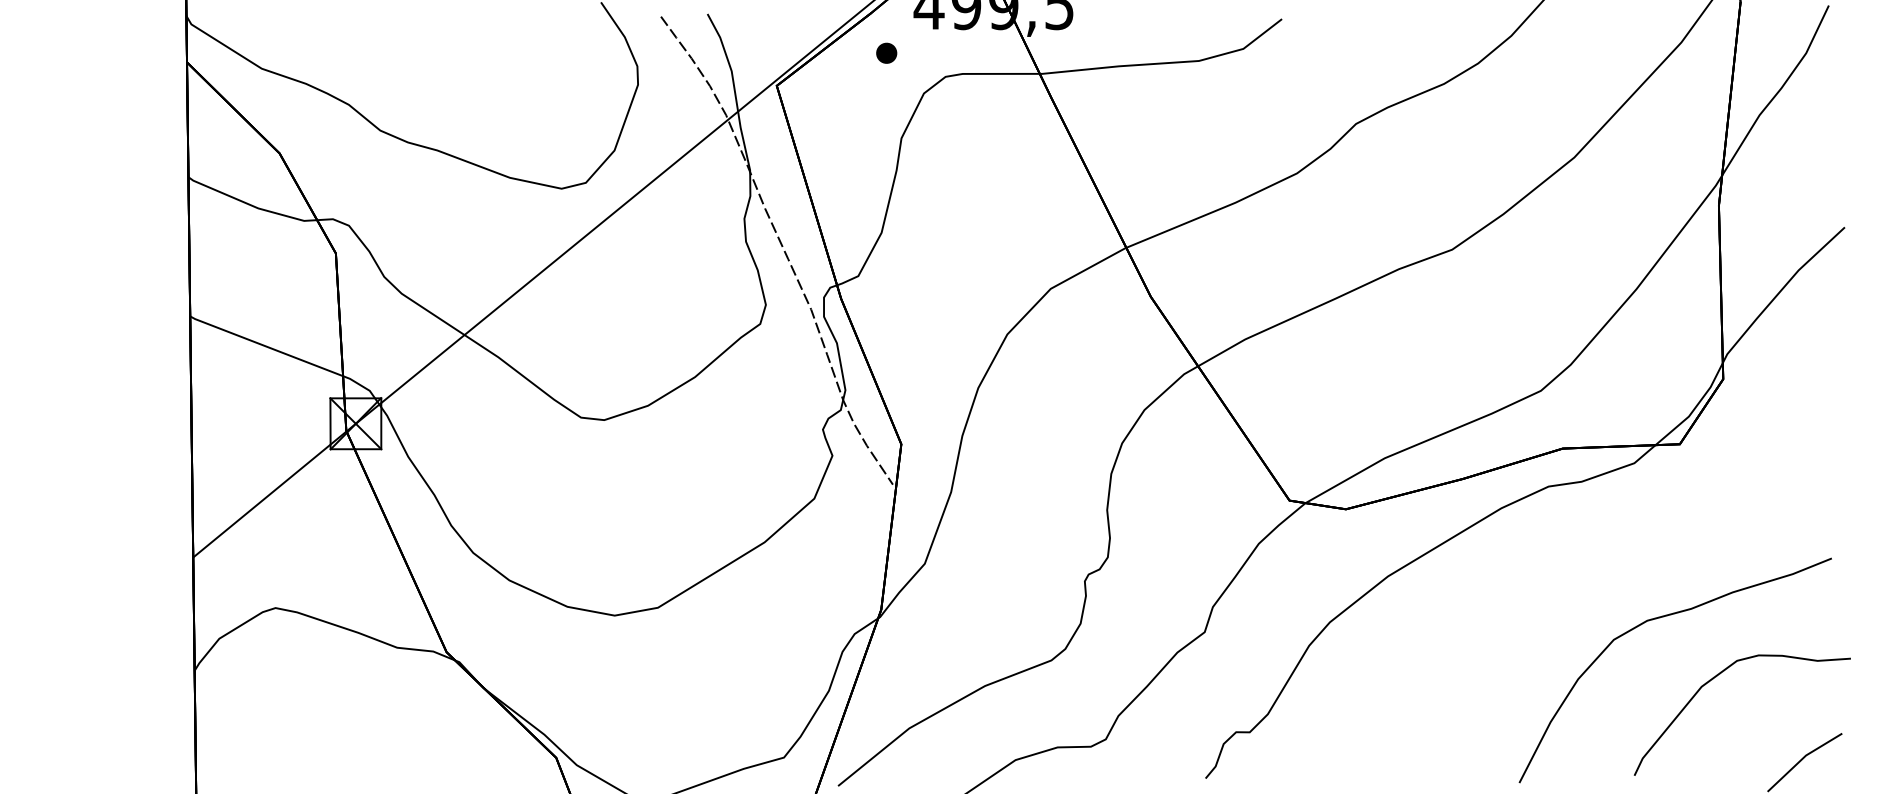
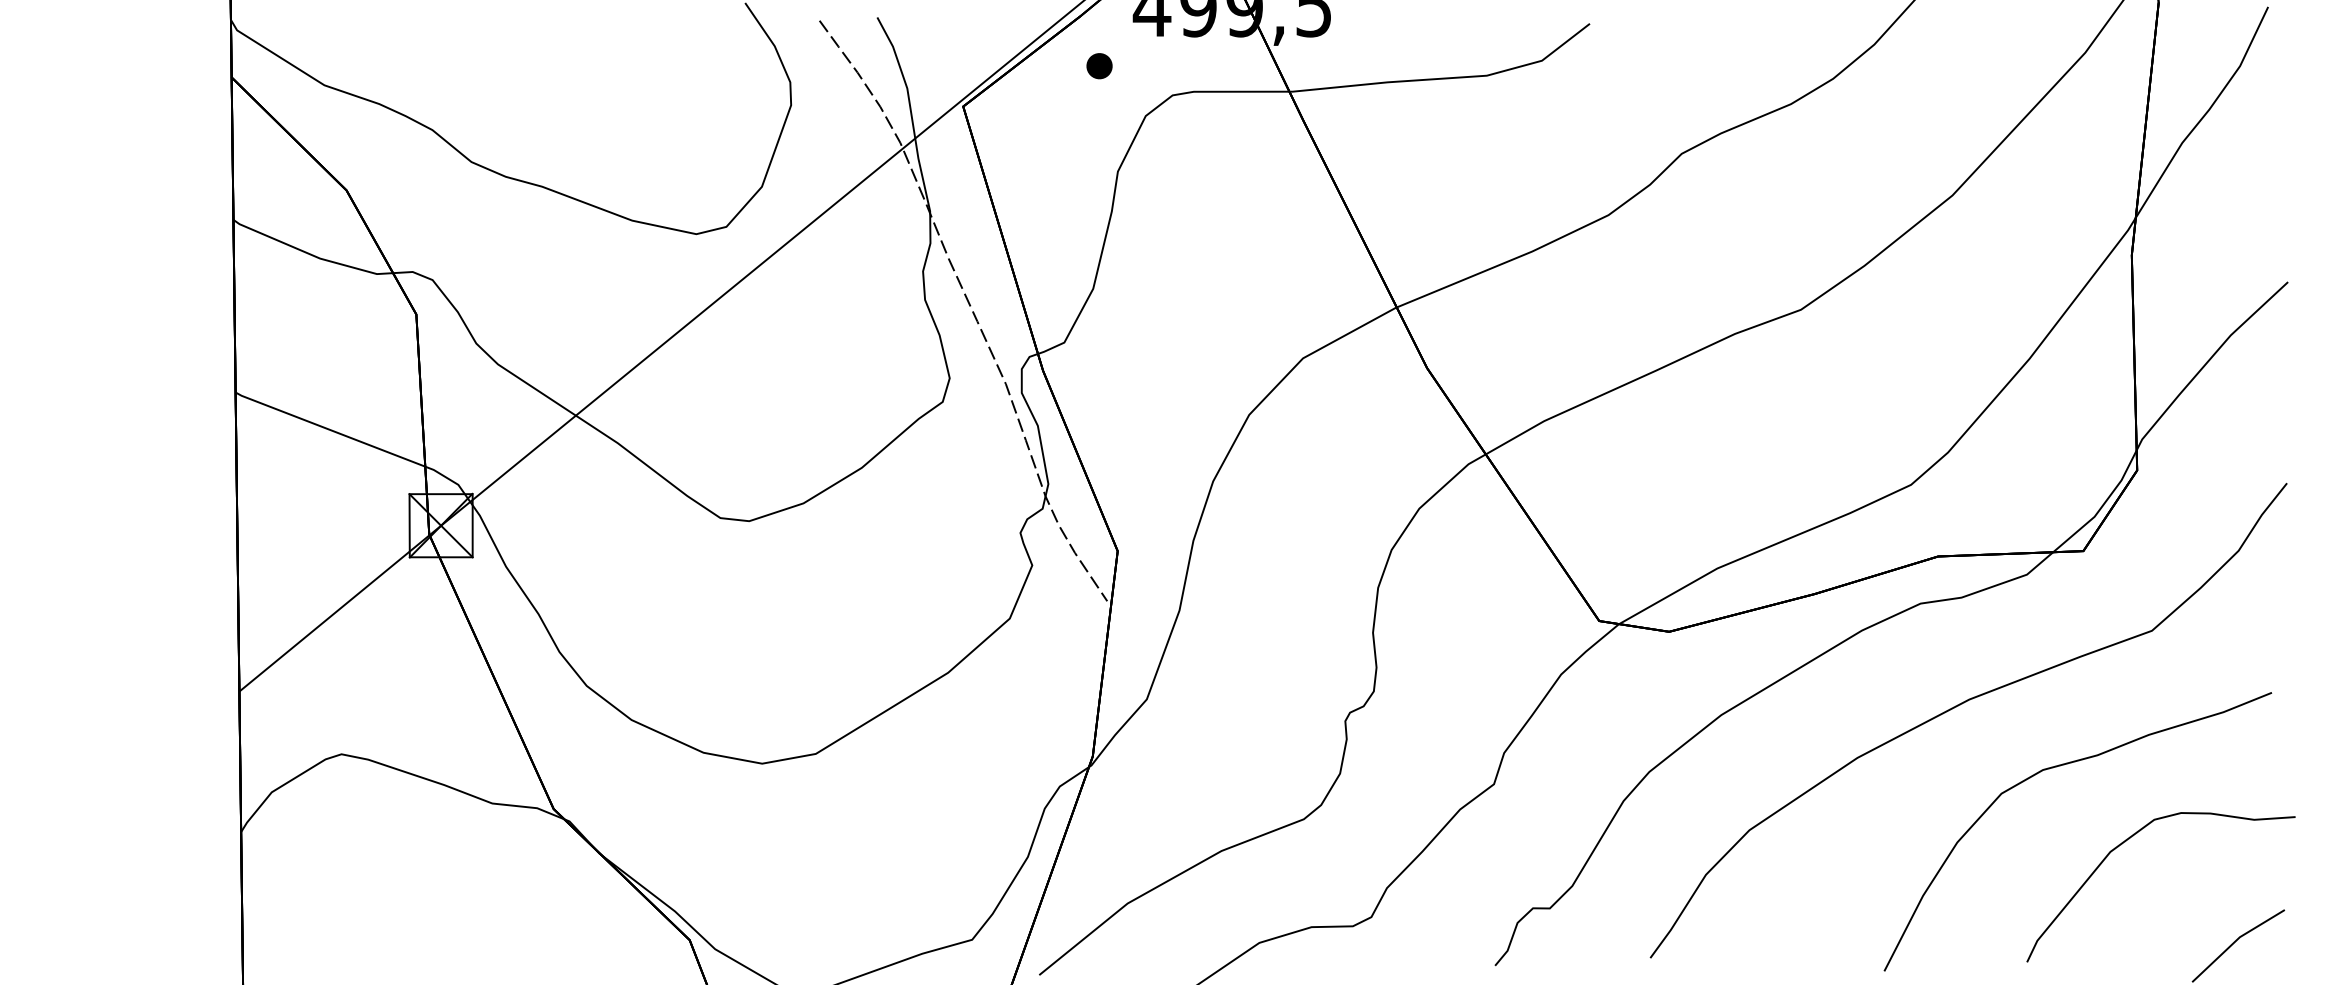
curve: (1580, 568) -> (1960, 705), added

